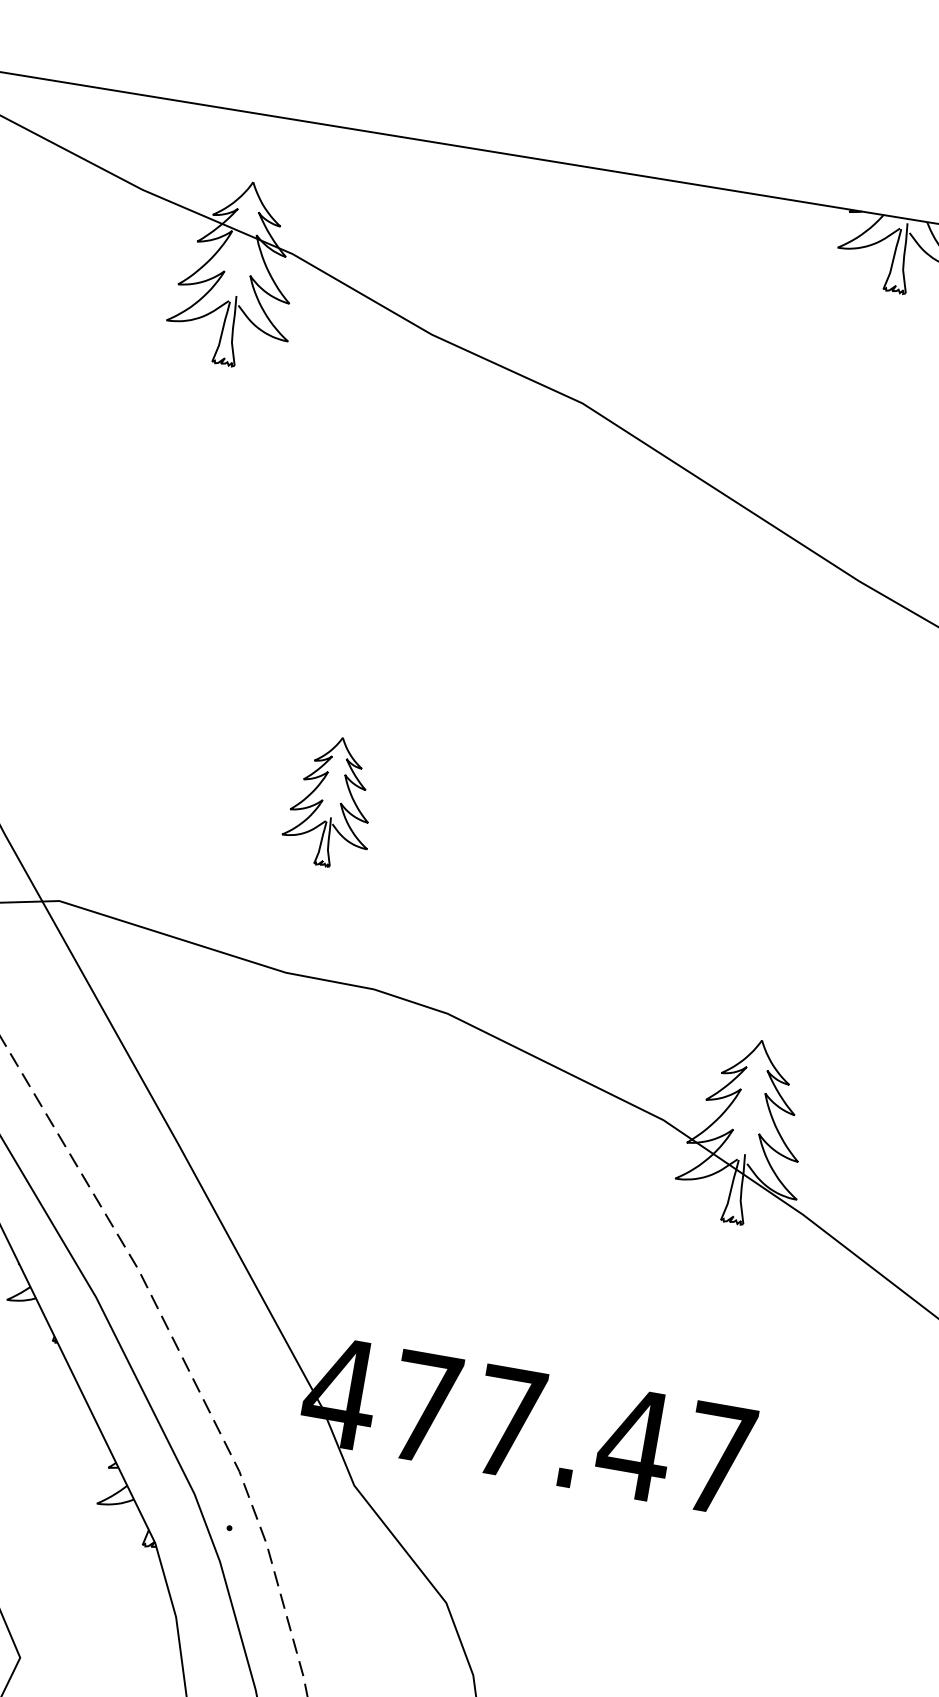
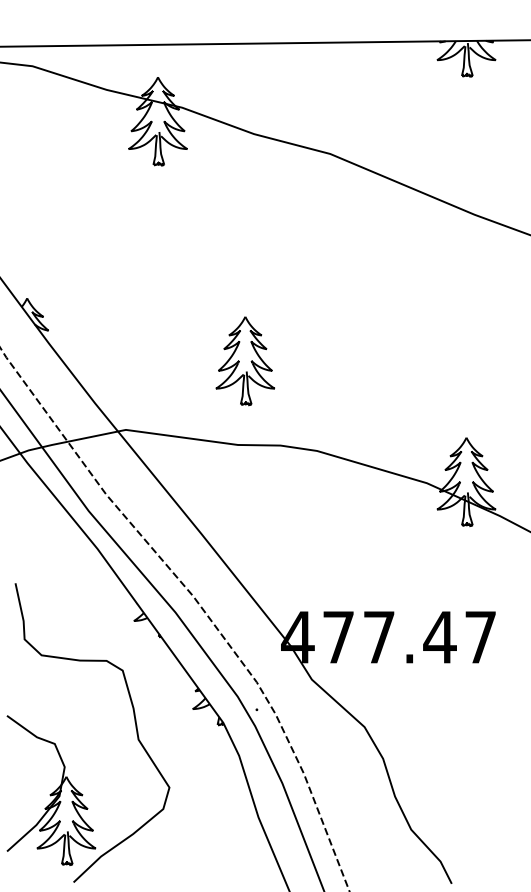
part: (331, 802) -> (245, 361), size x1.43

